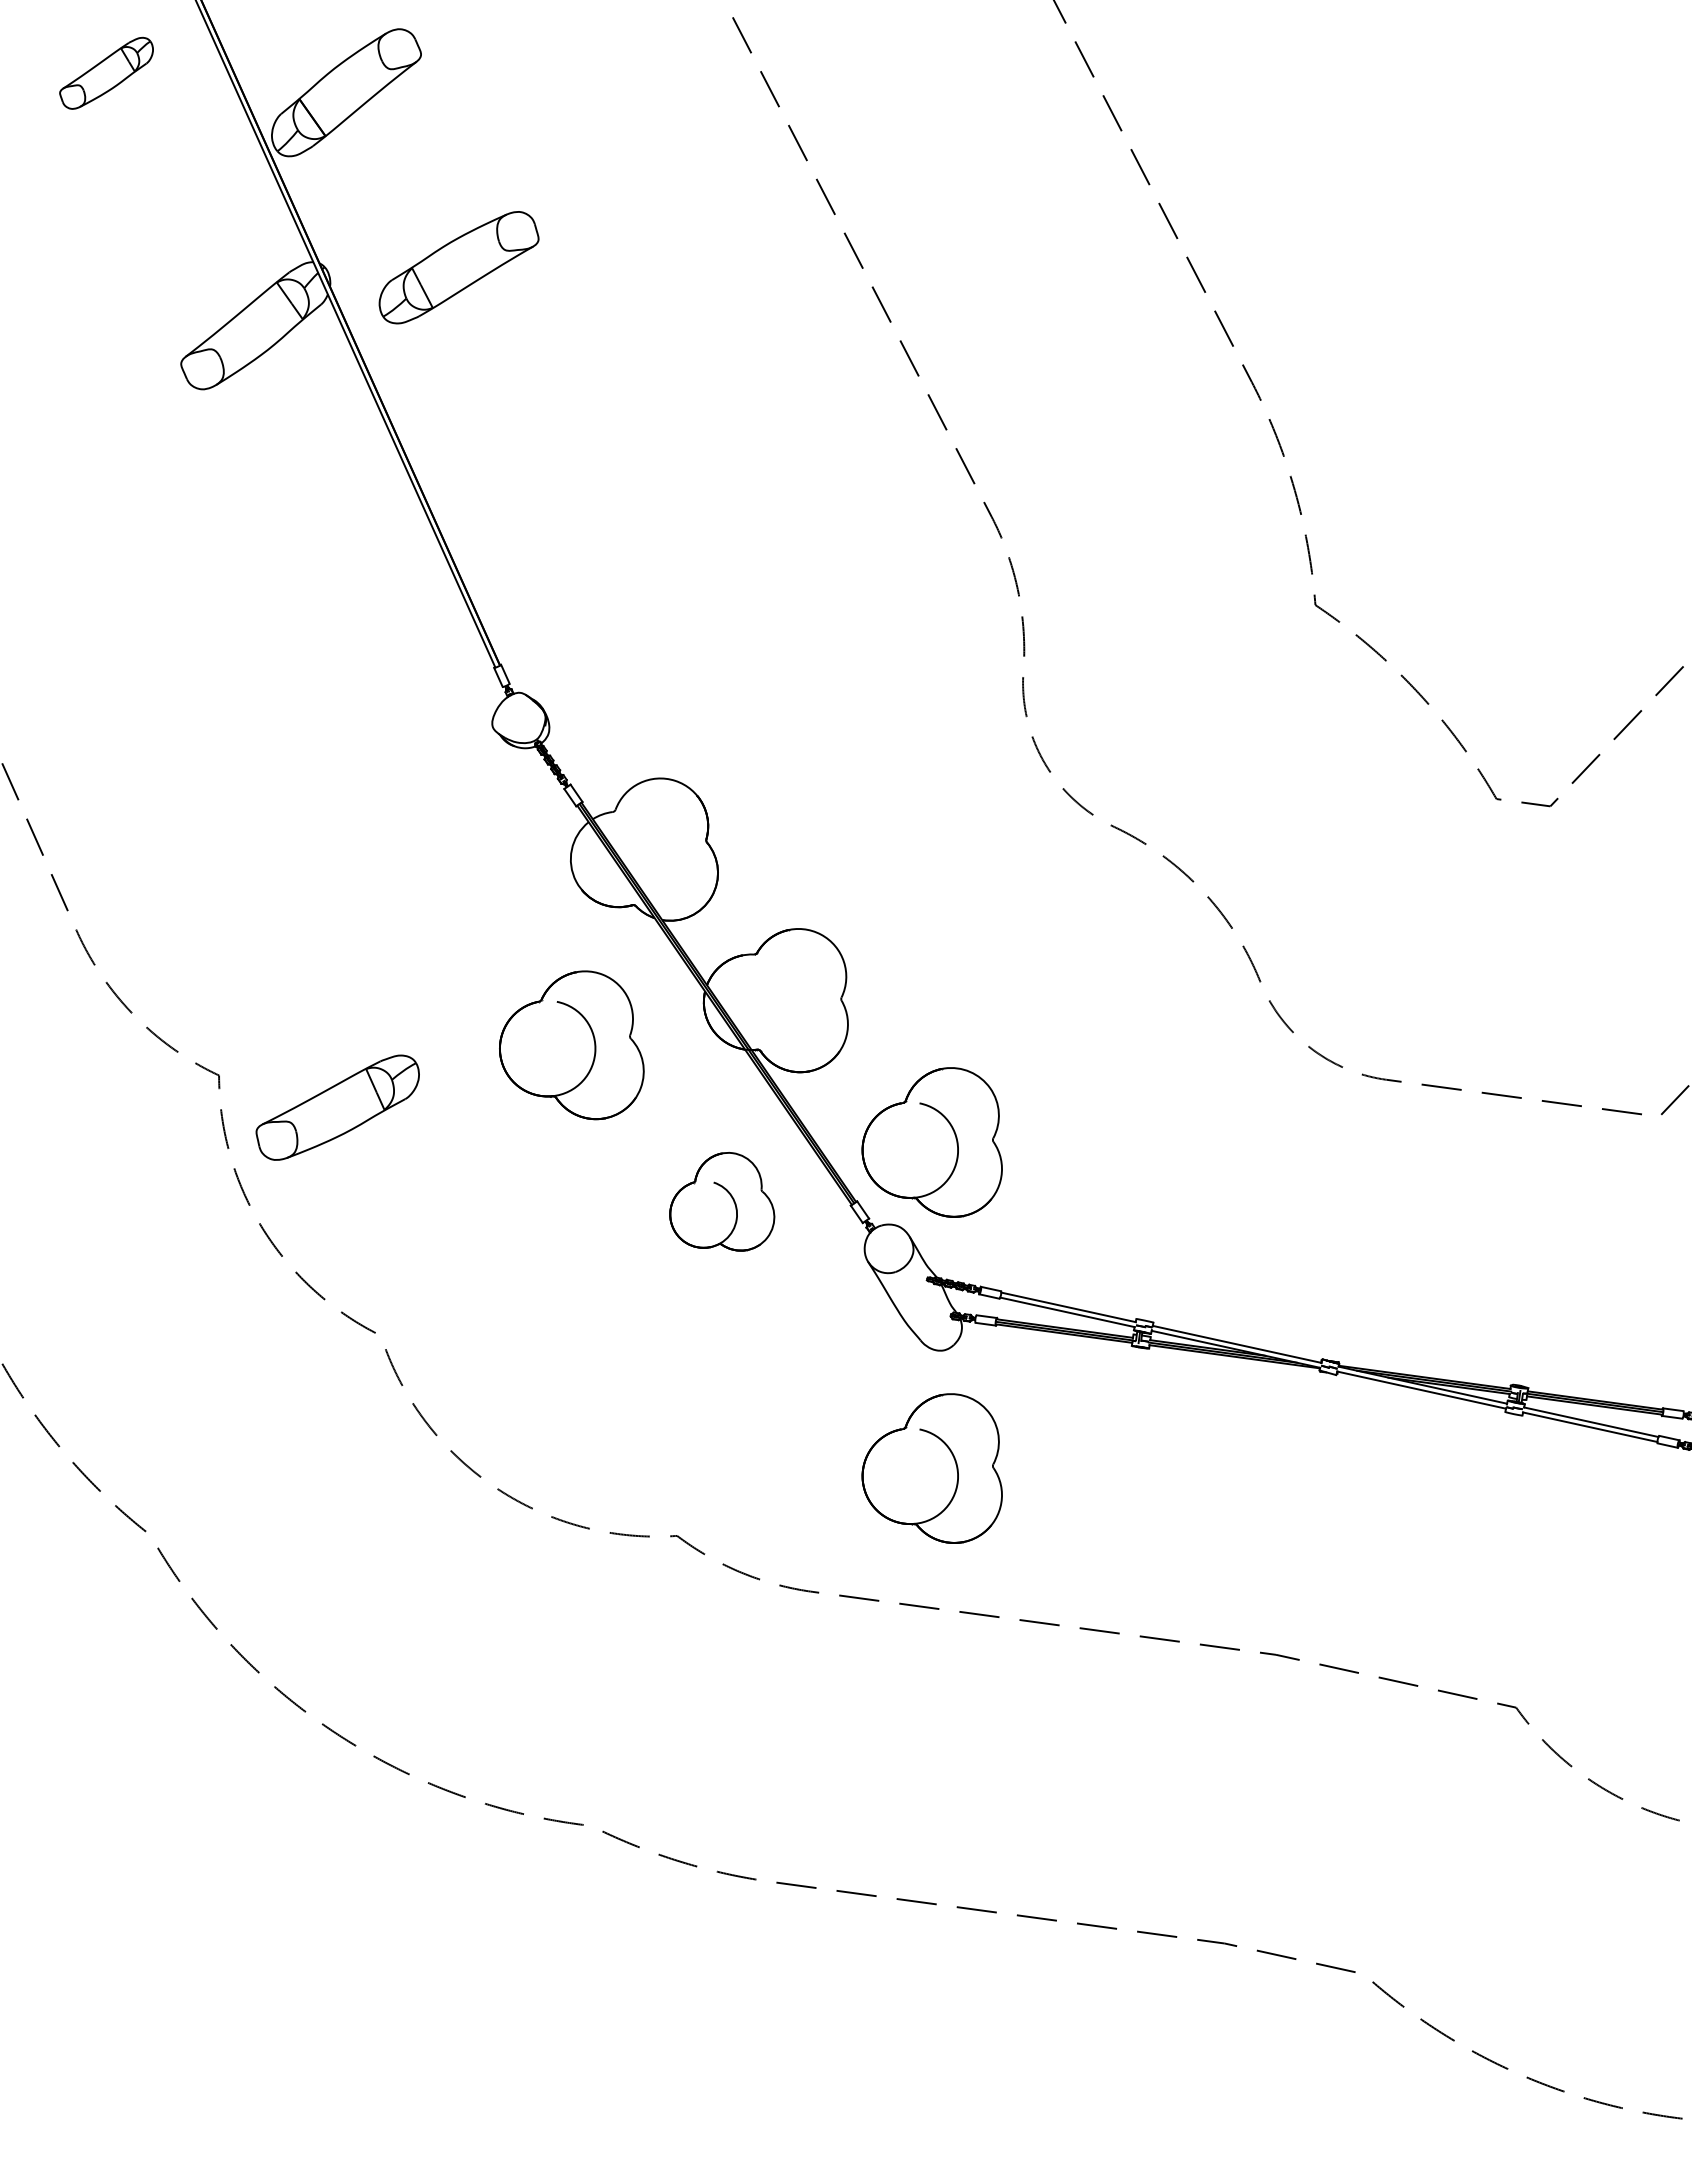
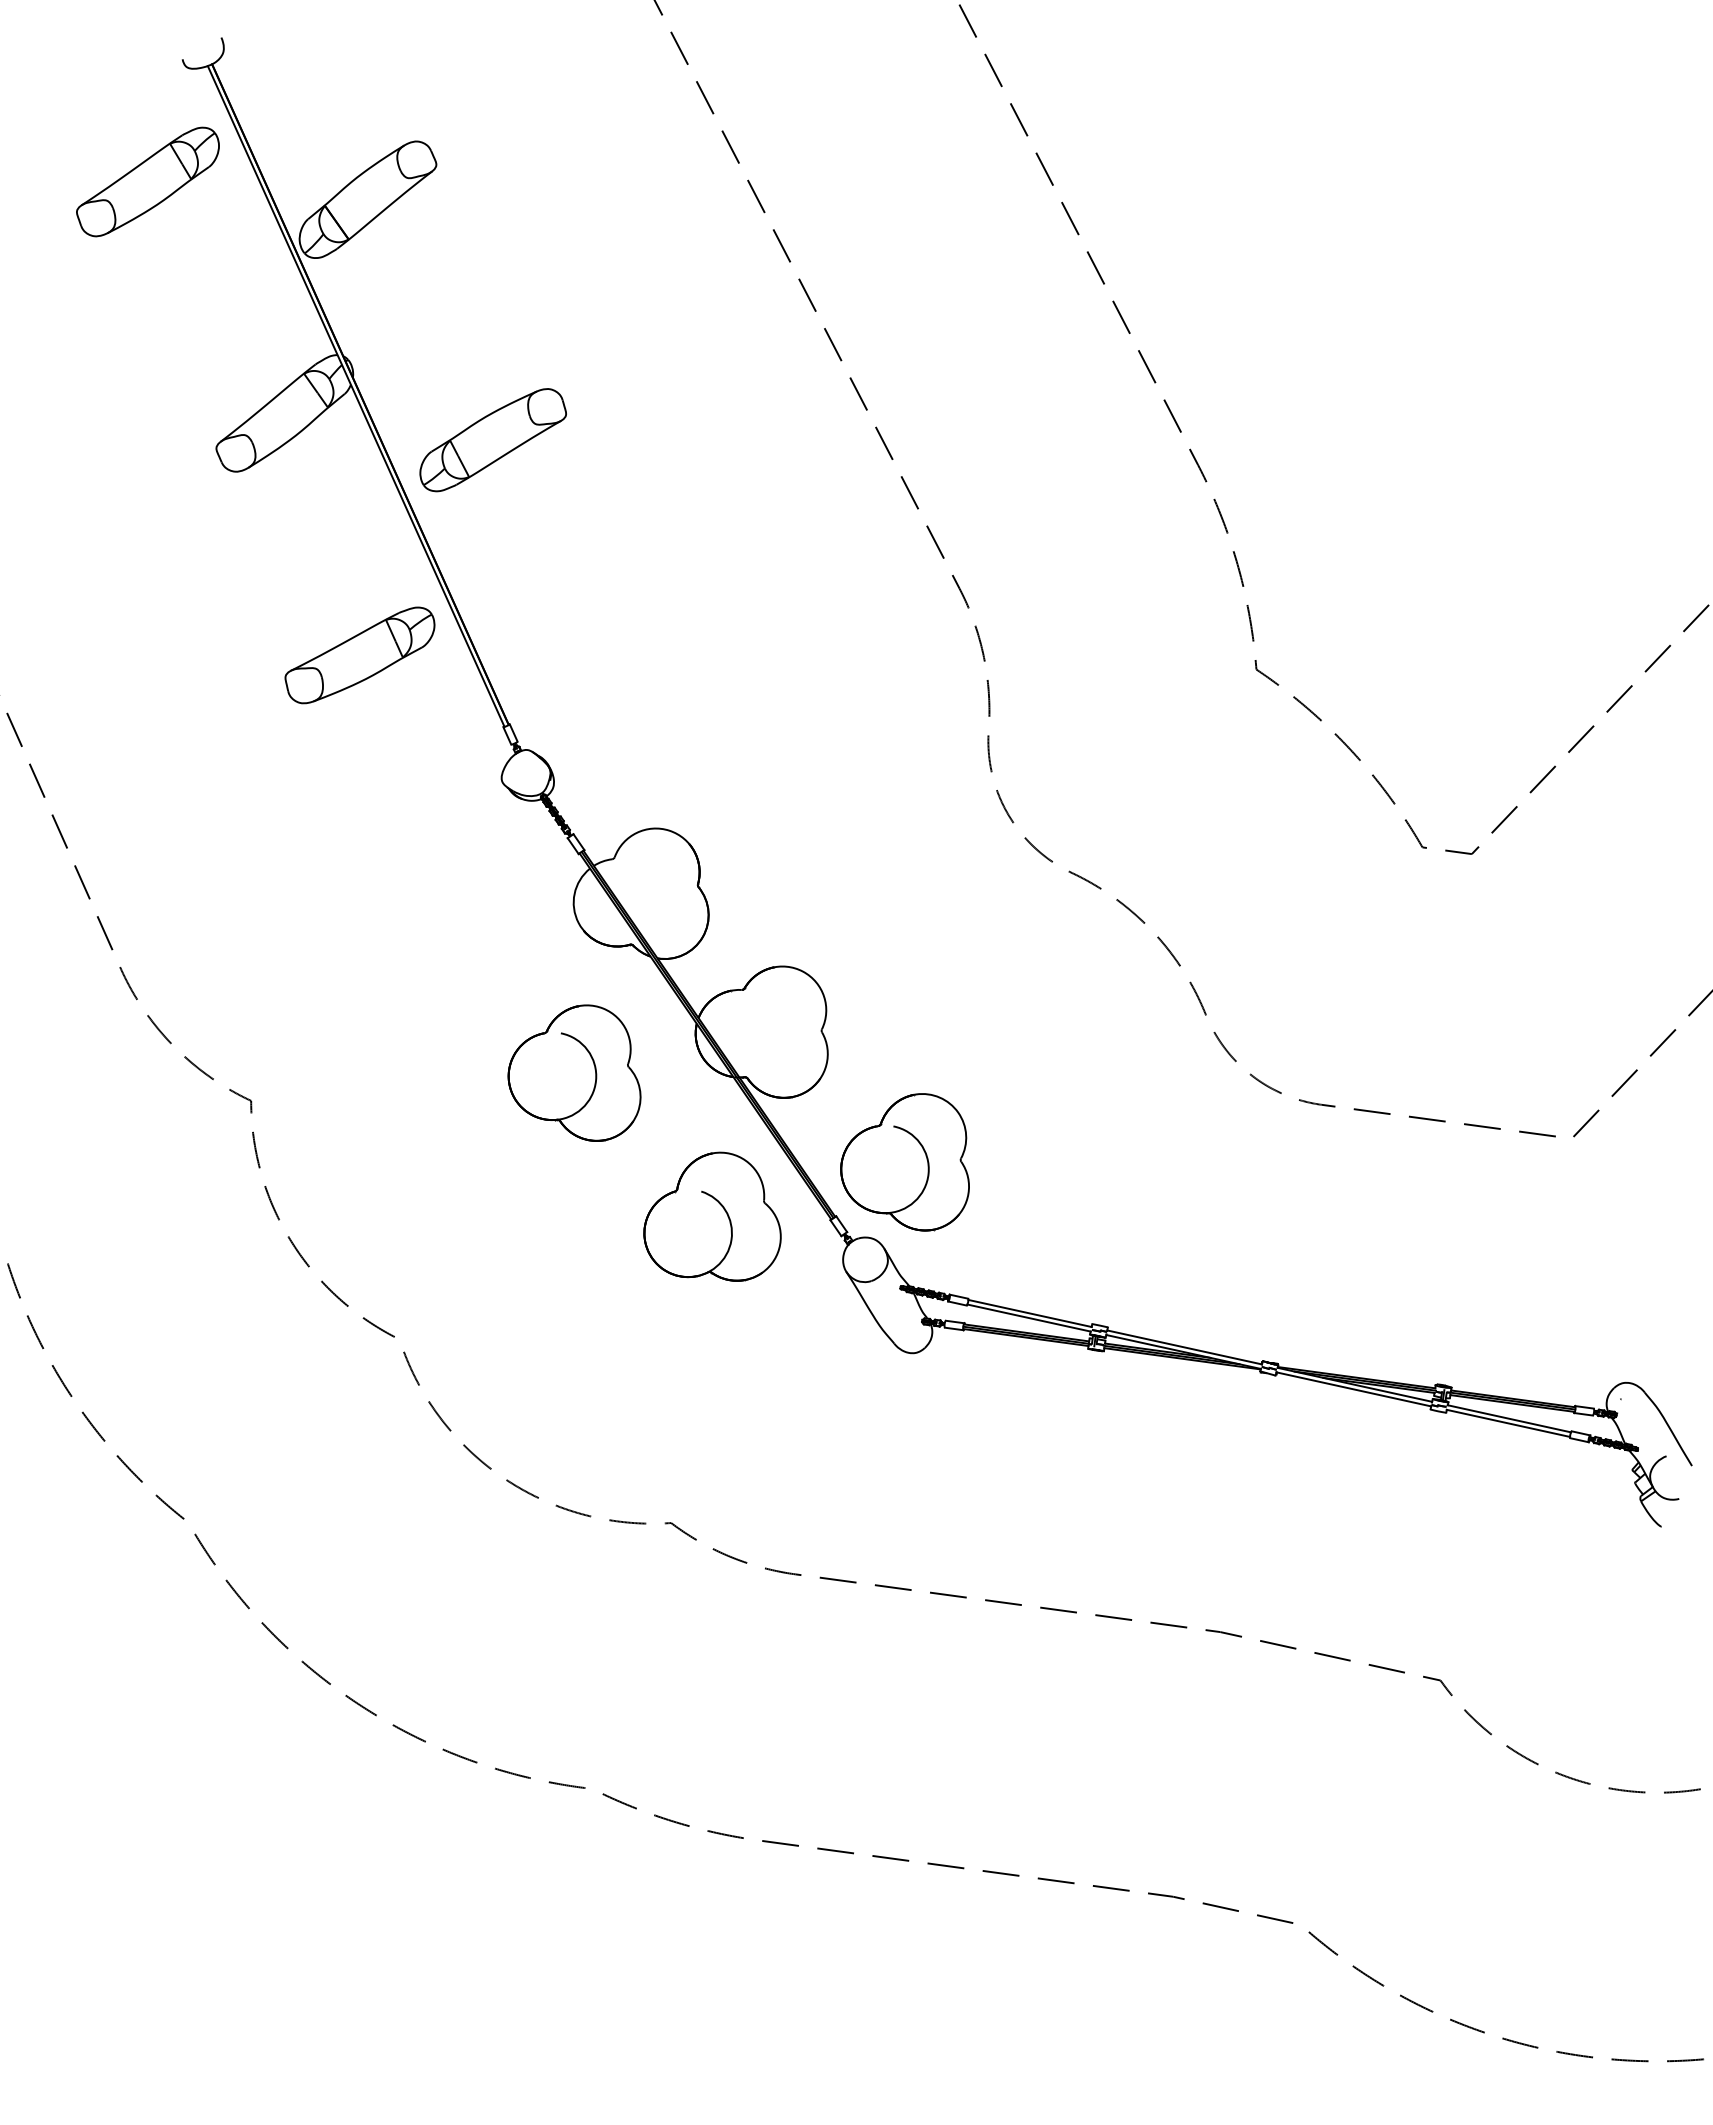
part: (106, 72) -> (147, 181), size x1.67
part: (458, 268) -> (492, 440), moved
part: (337, 1107) -> (359, 655), moved
part: (722, 1201) -> (712, 1216), size x1.43
part: (931, 1468) -> (904, 1461), removed

